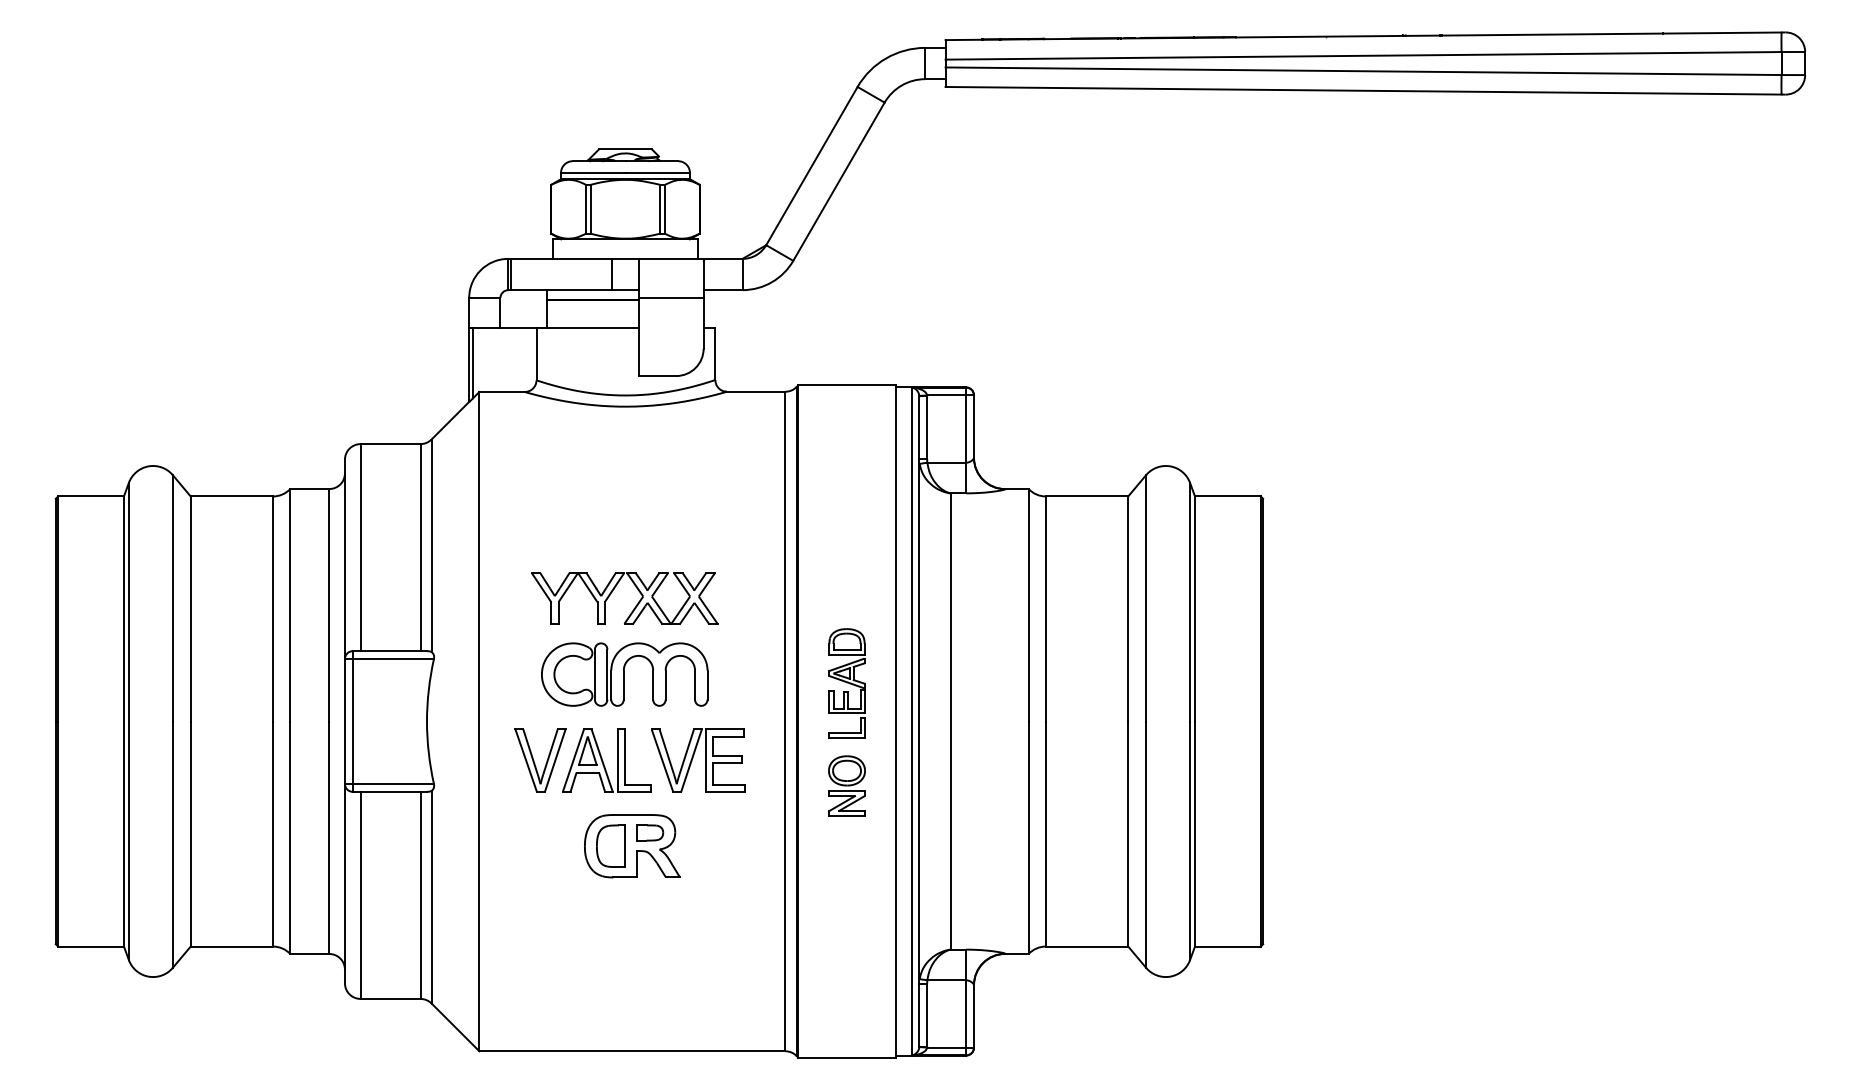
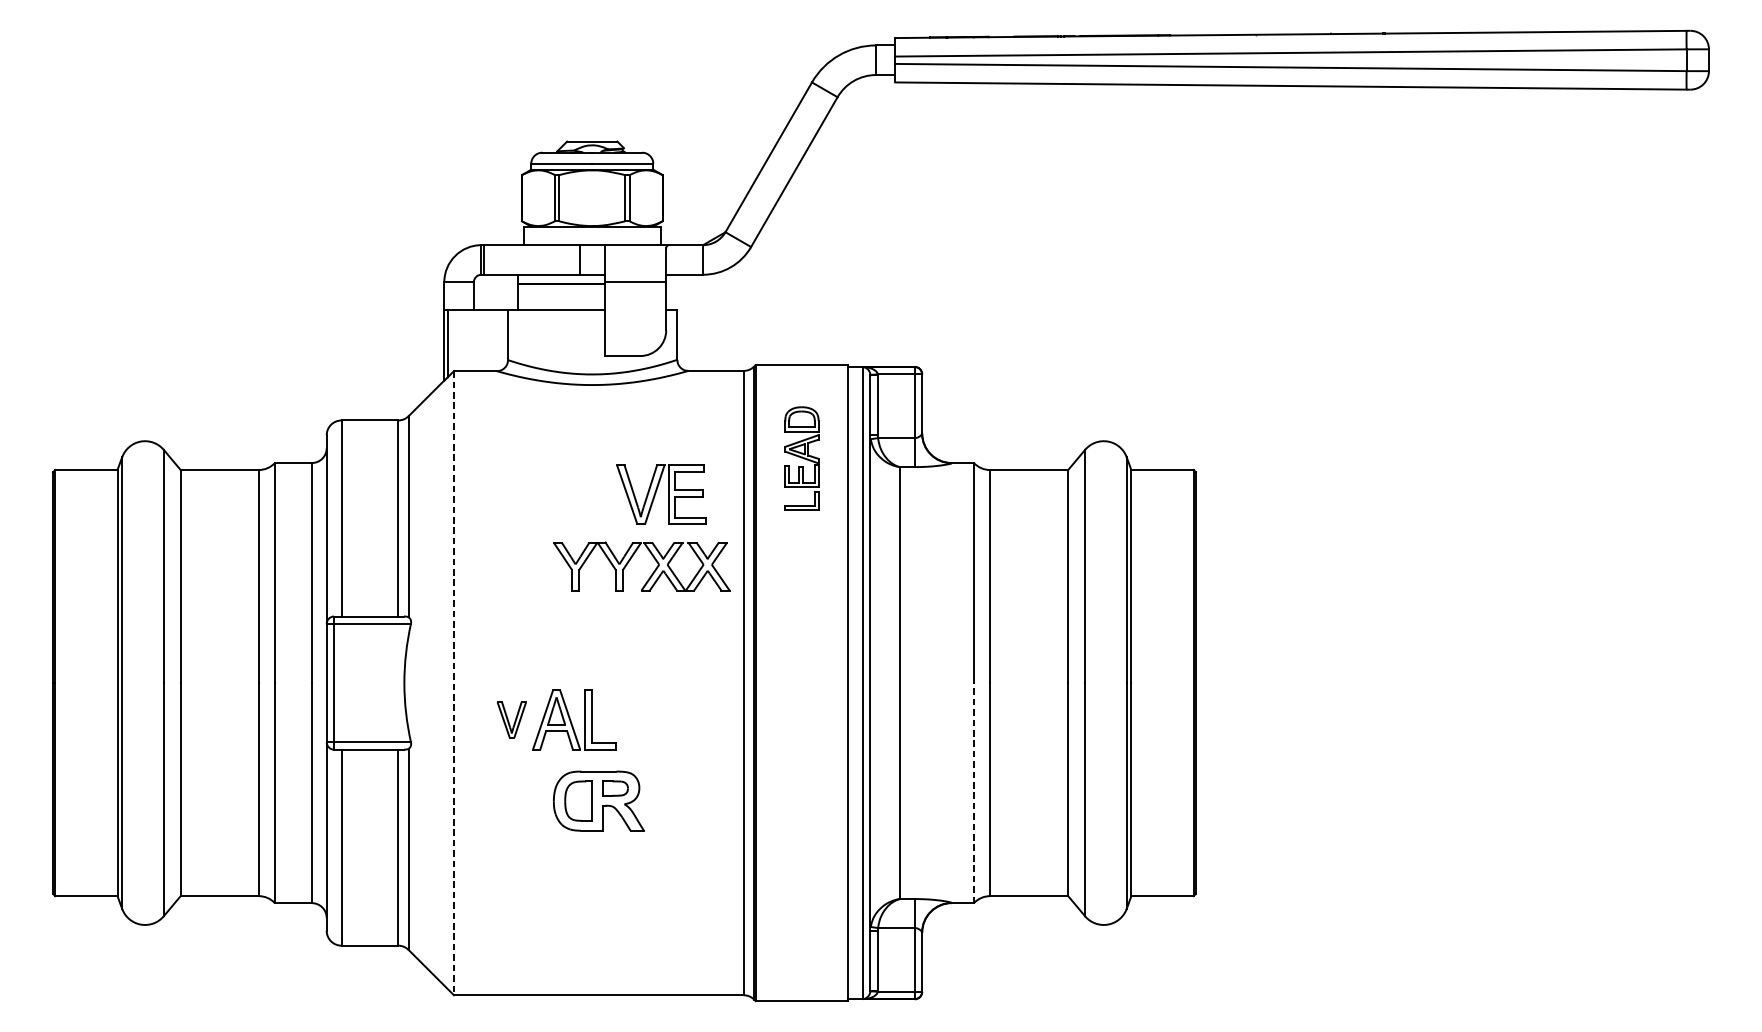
part: (613, 591) -> (631, 560), moved
part: (624, 674) -> (591, 638), removed
part: (846, 683) -> (801, 458), moved
line: (479, 721) -> (454, 683), solid -> dashed
part: (540, 760) -> (511, 719), size x0.6
part: (698, 760) -> (661, 494), moved
part: (846, 785) -> (801, 743), removed
line: (1028, 837) -> (973, 792), solid -> dashed

